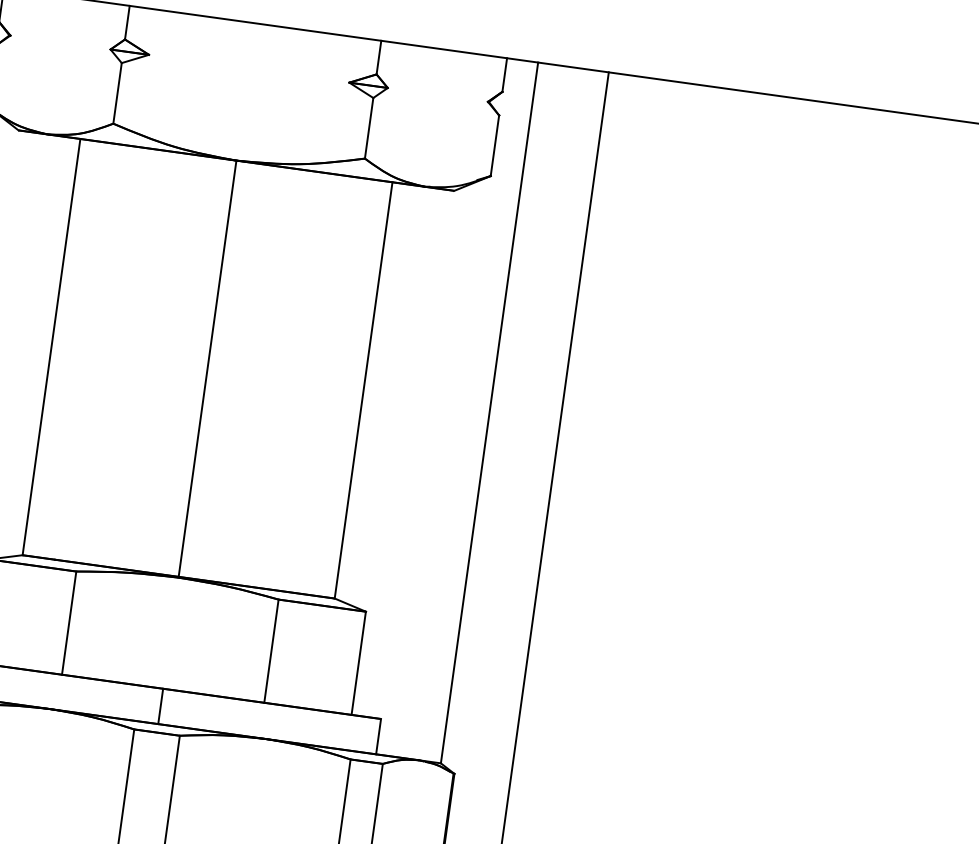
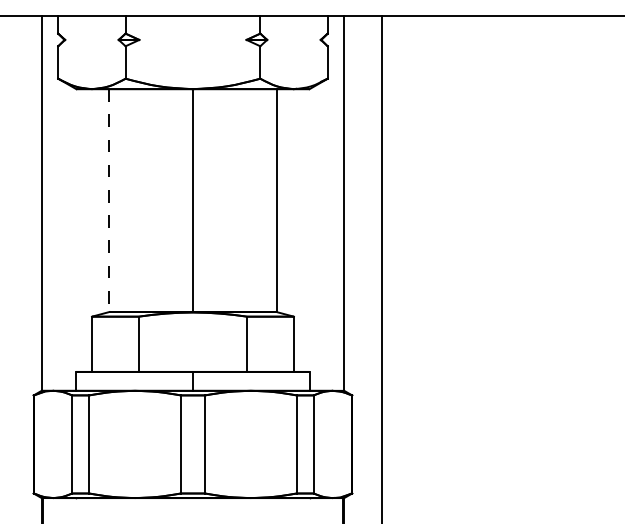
line: (51, 348) -> (109, 201), solid -> dashed

